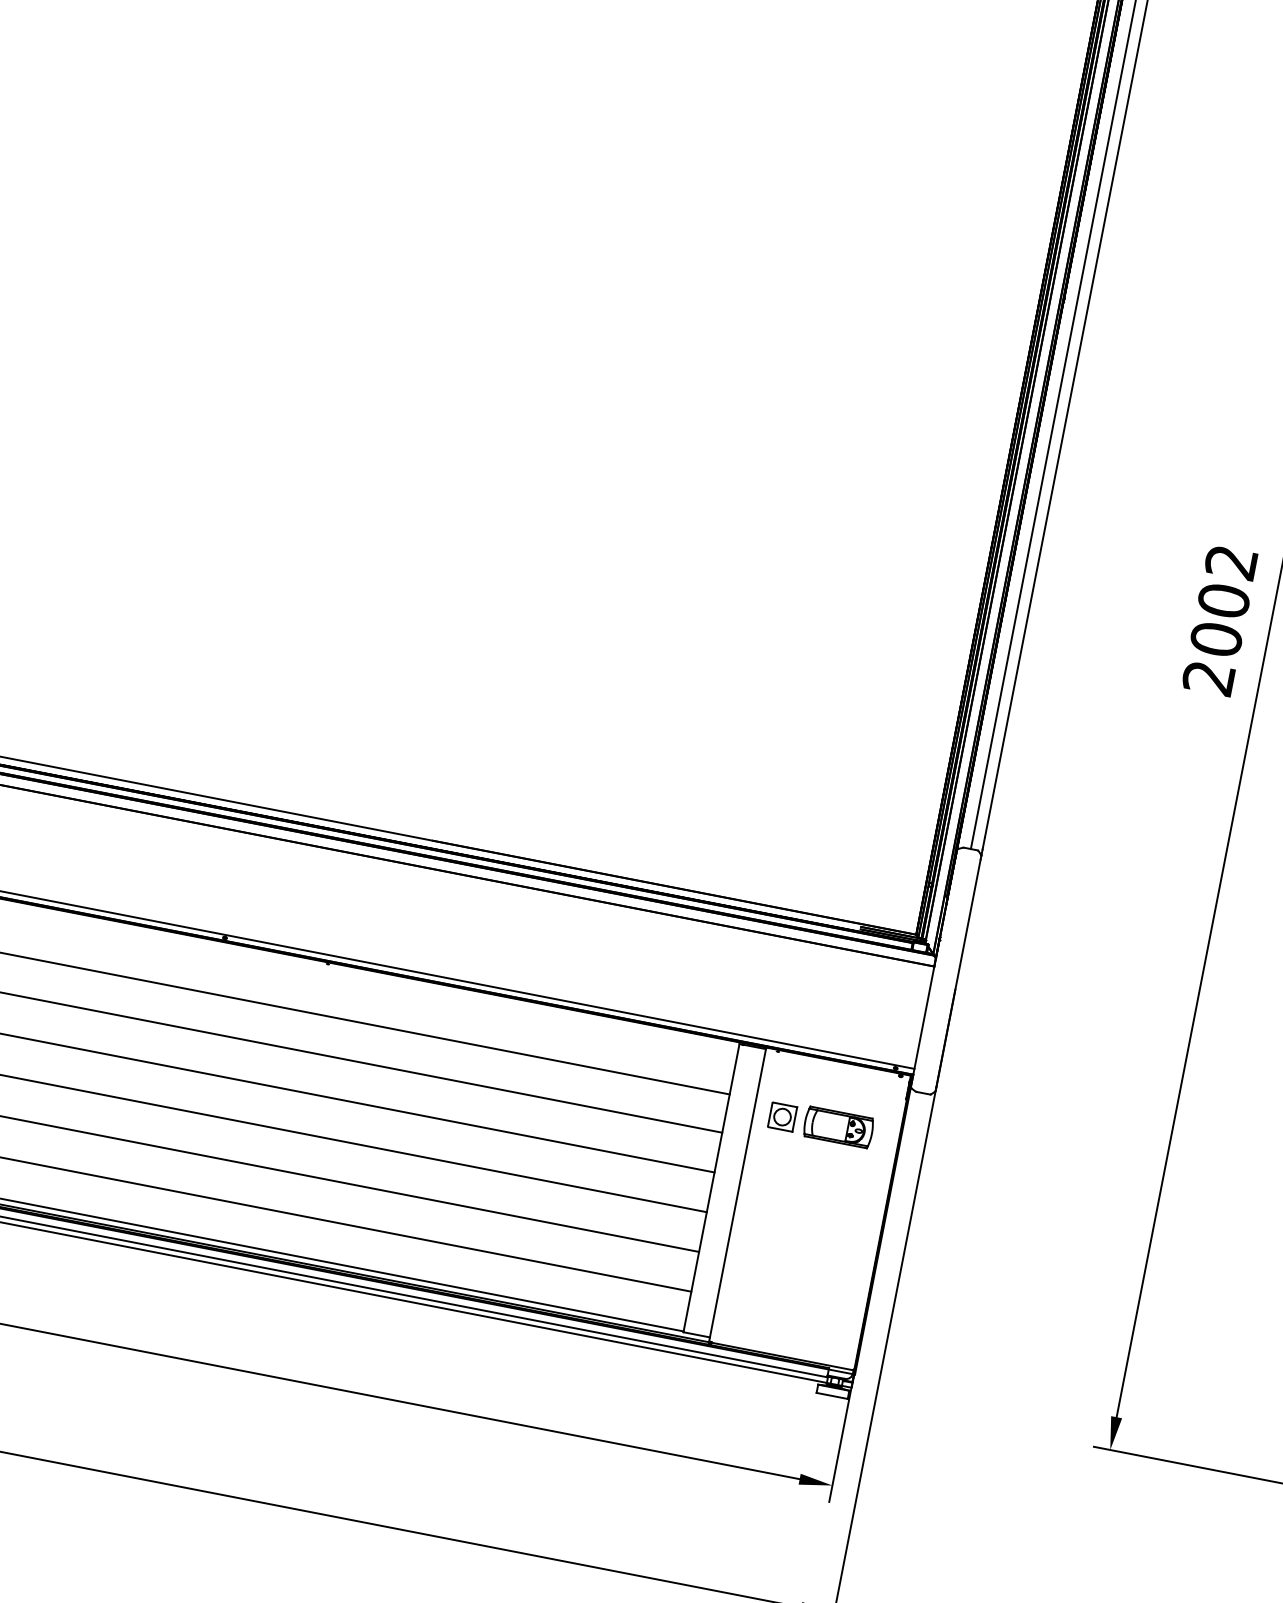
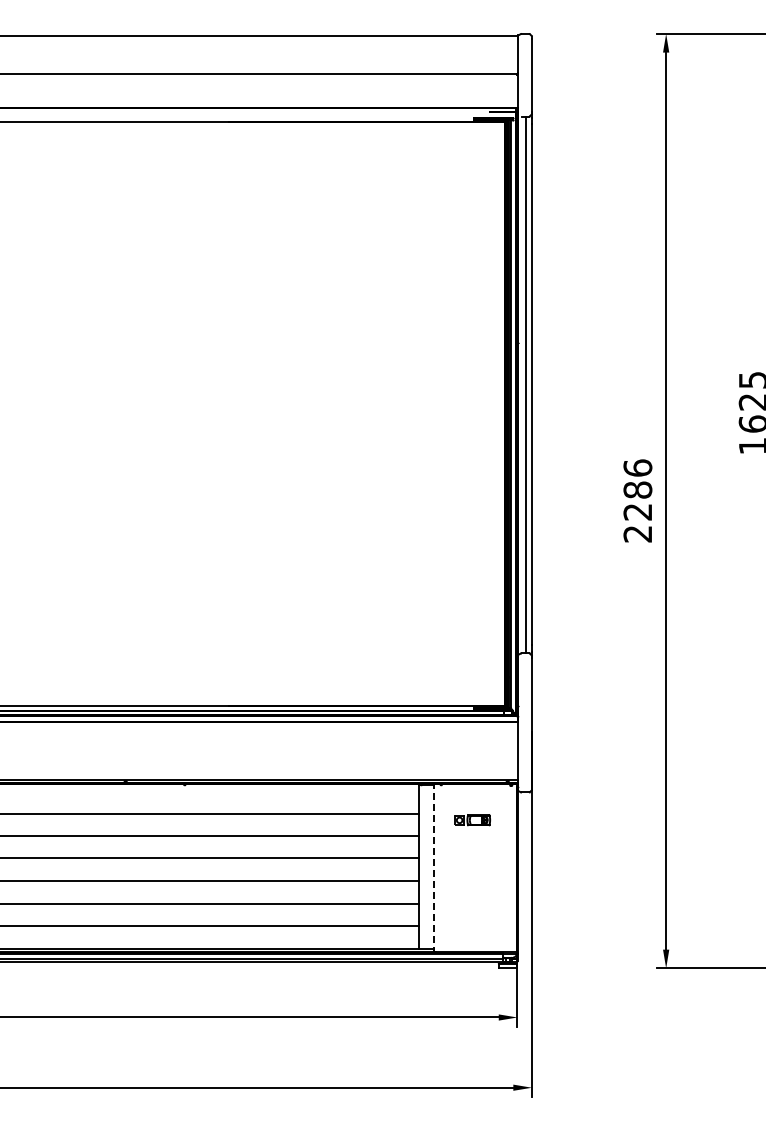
text: (1223, 599) -> (637, 489), 2002 -> 2286
part: (821, 1122) -> (472, 819), size x0.6
line: (737, 1195) -> (434, 868), solid -> dashed

